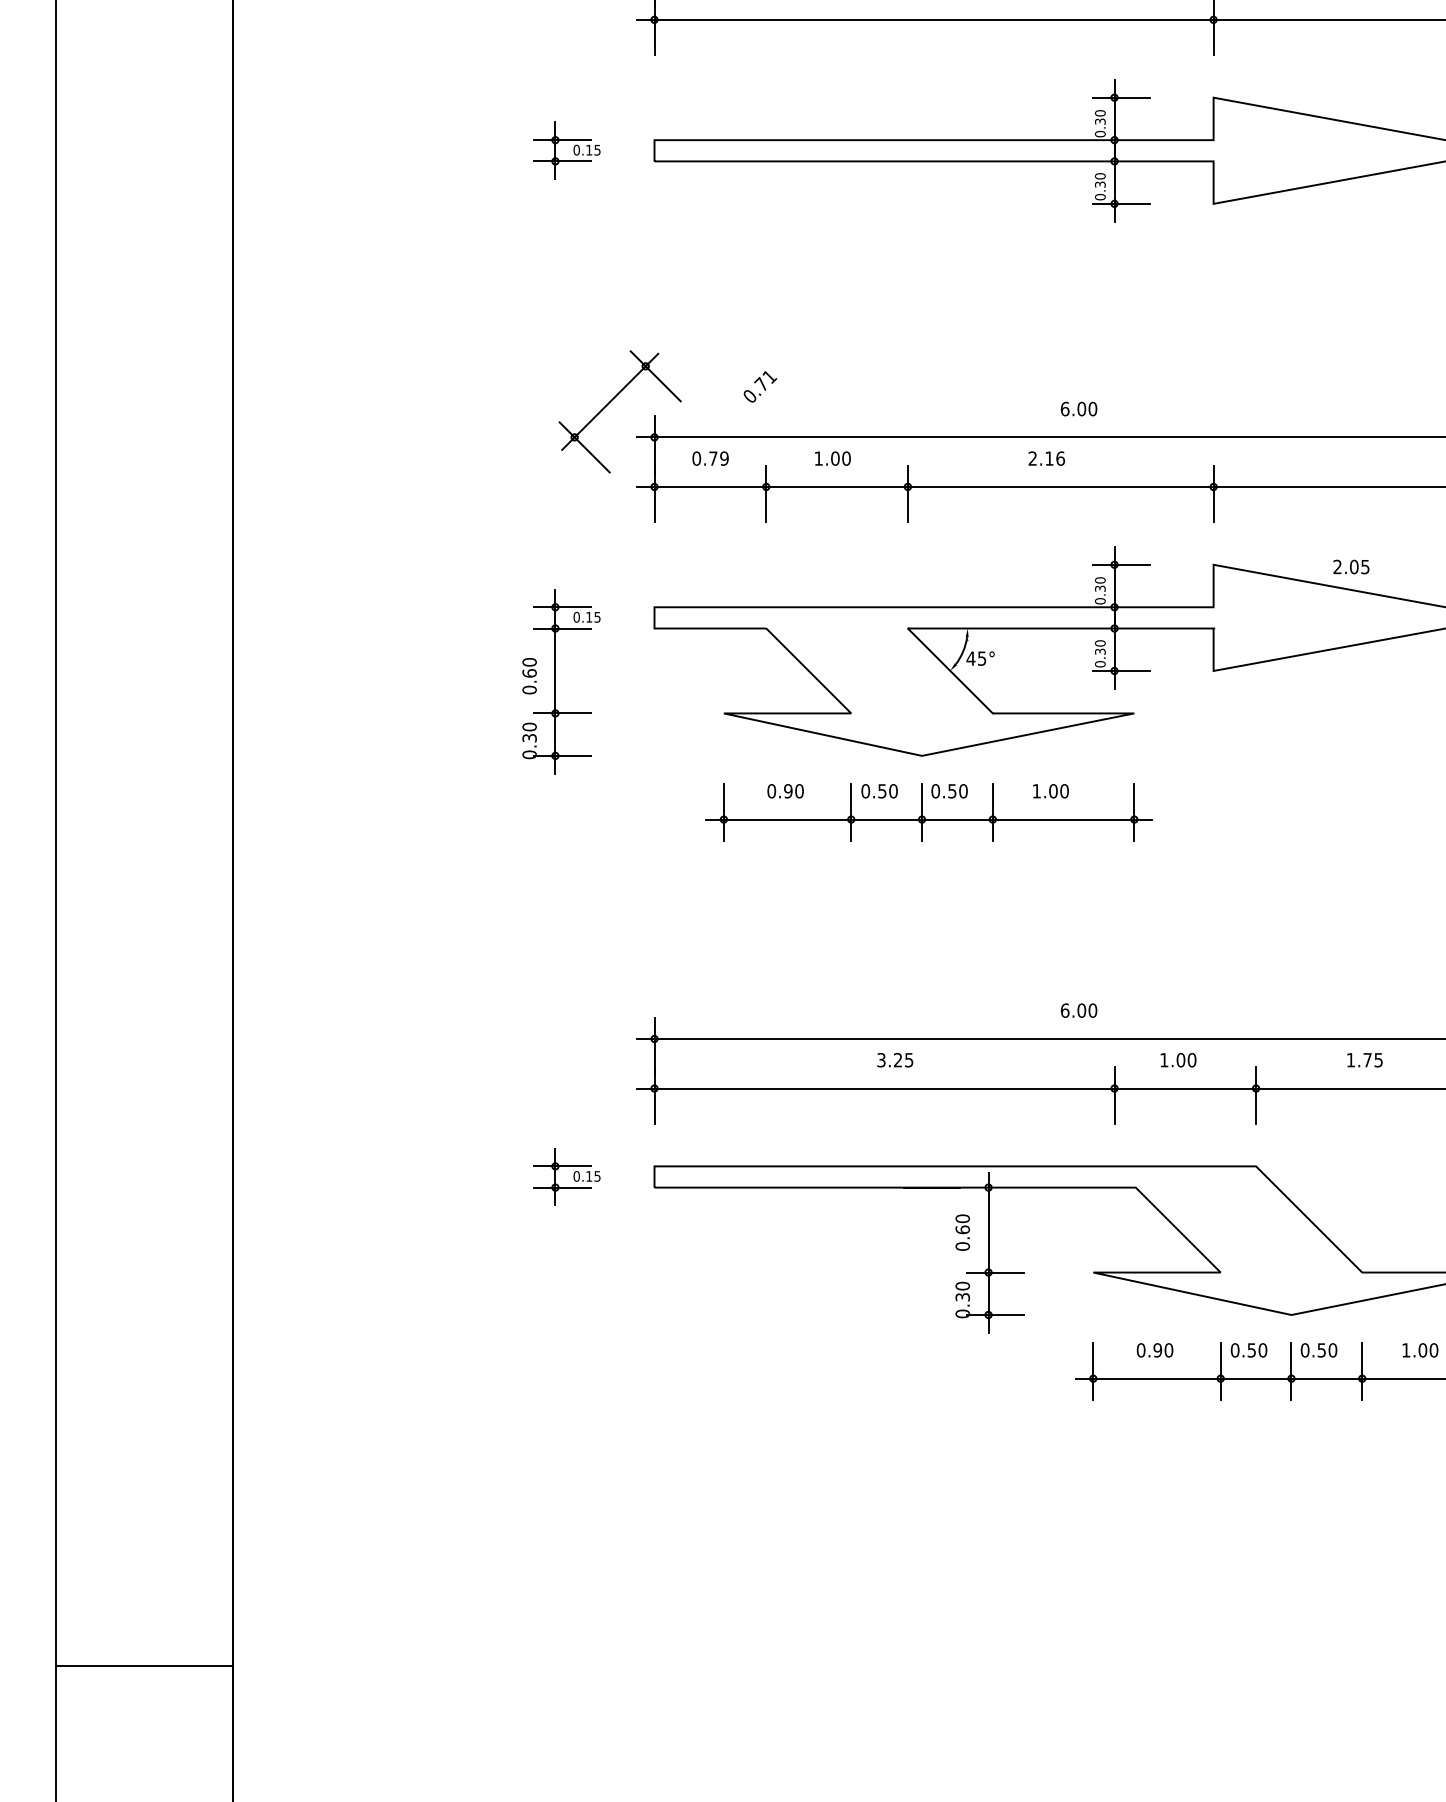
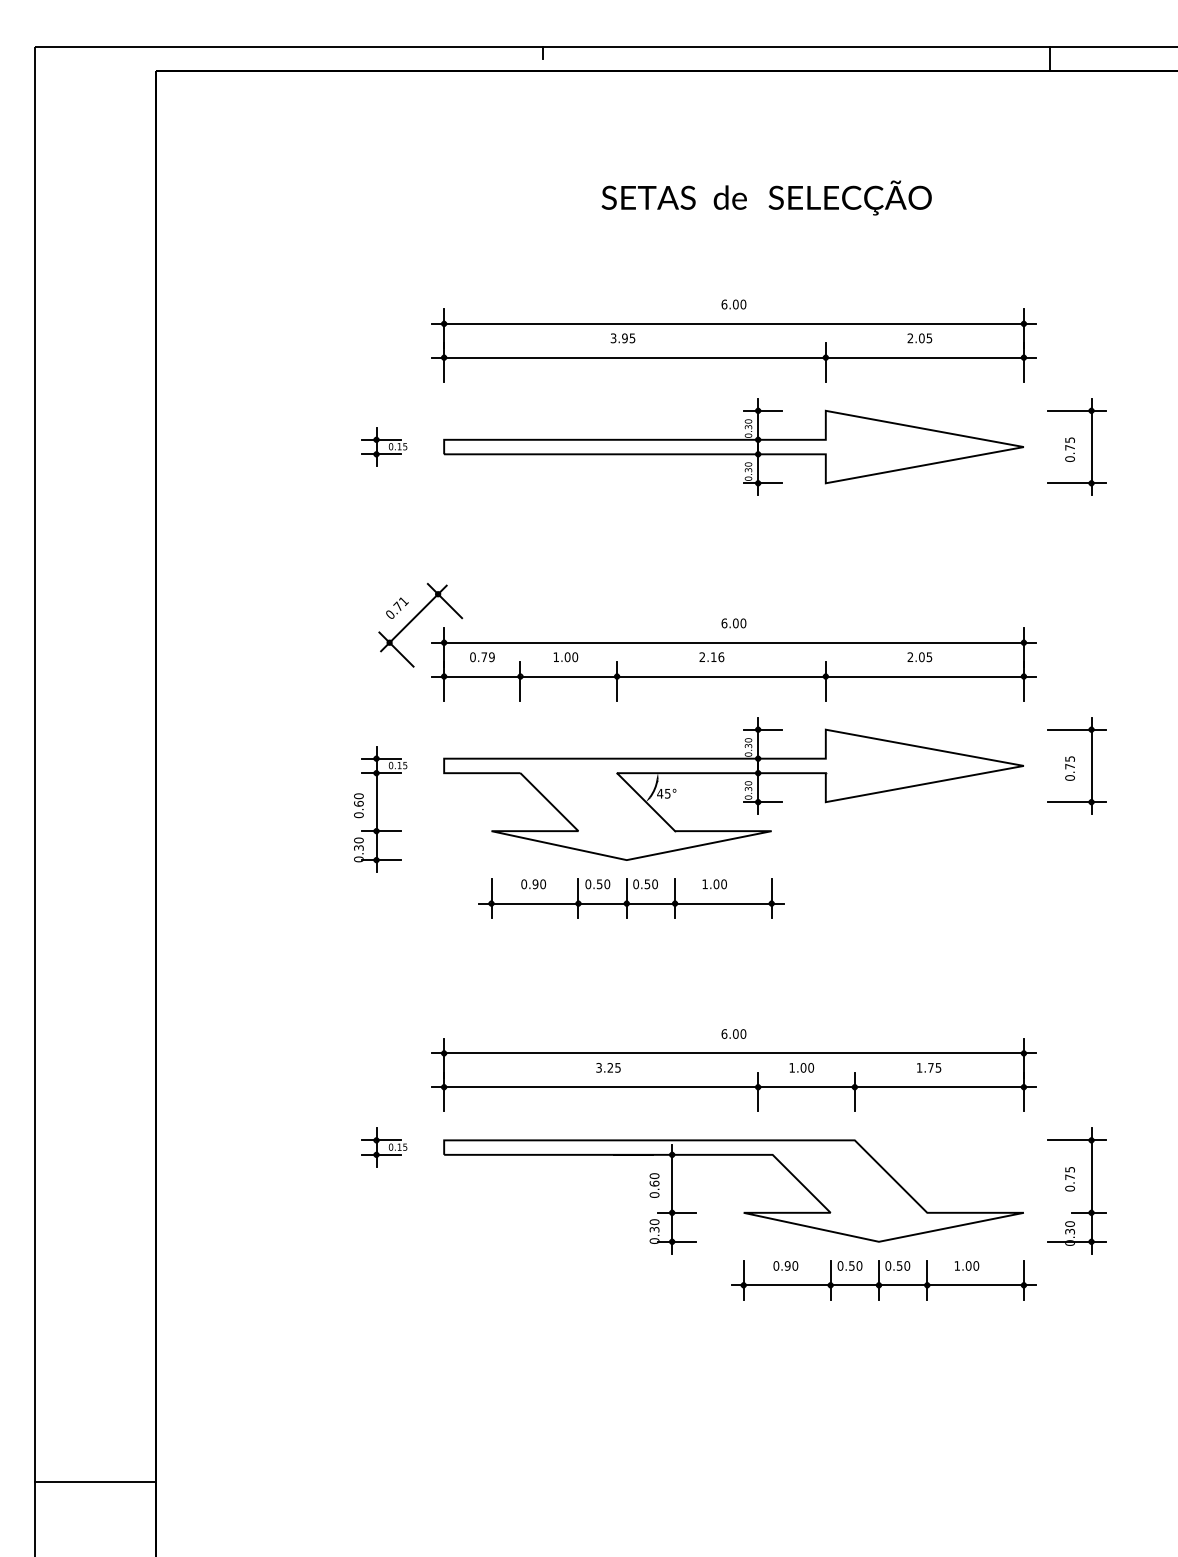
text: (760, 385) -> (397, 607), moved
text: (1350, 567) -> (919, 657), moved

